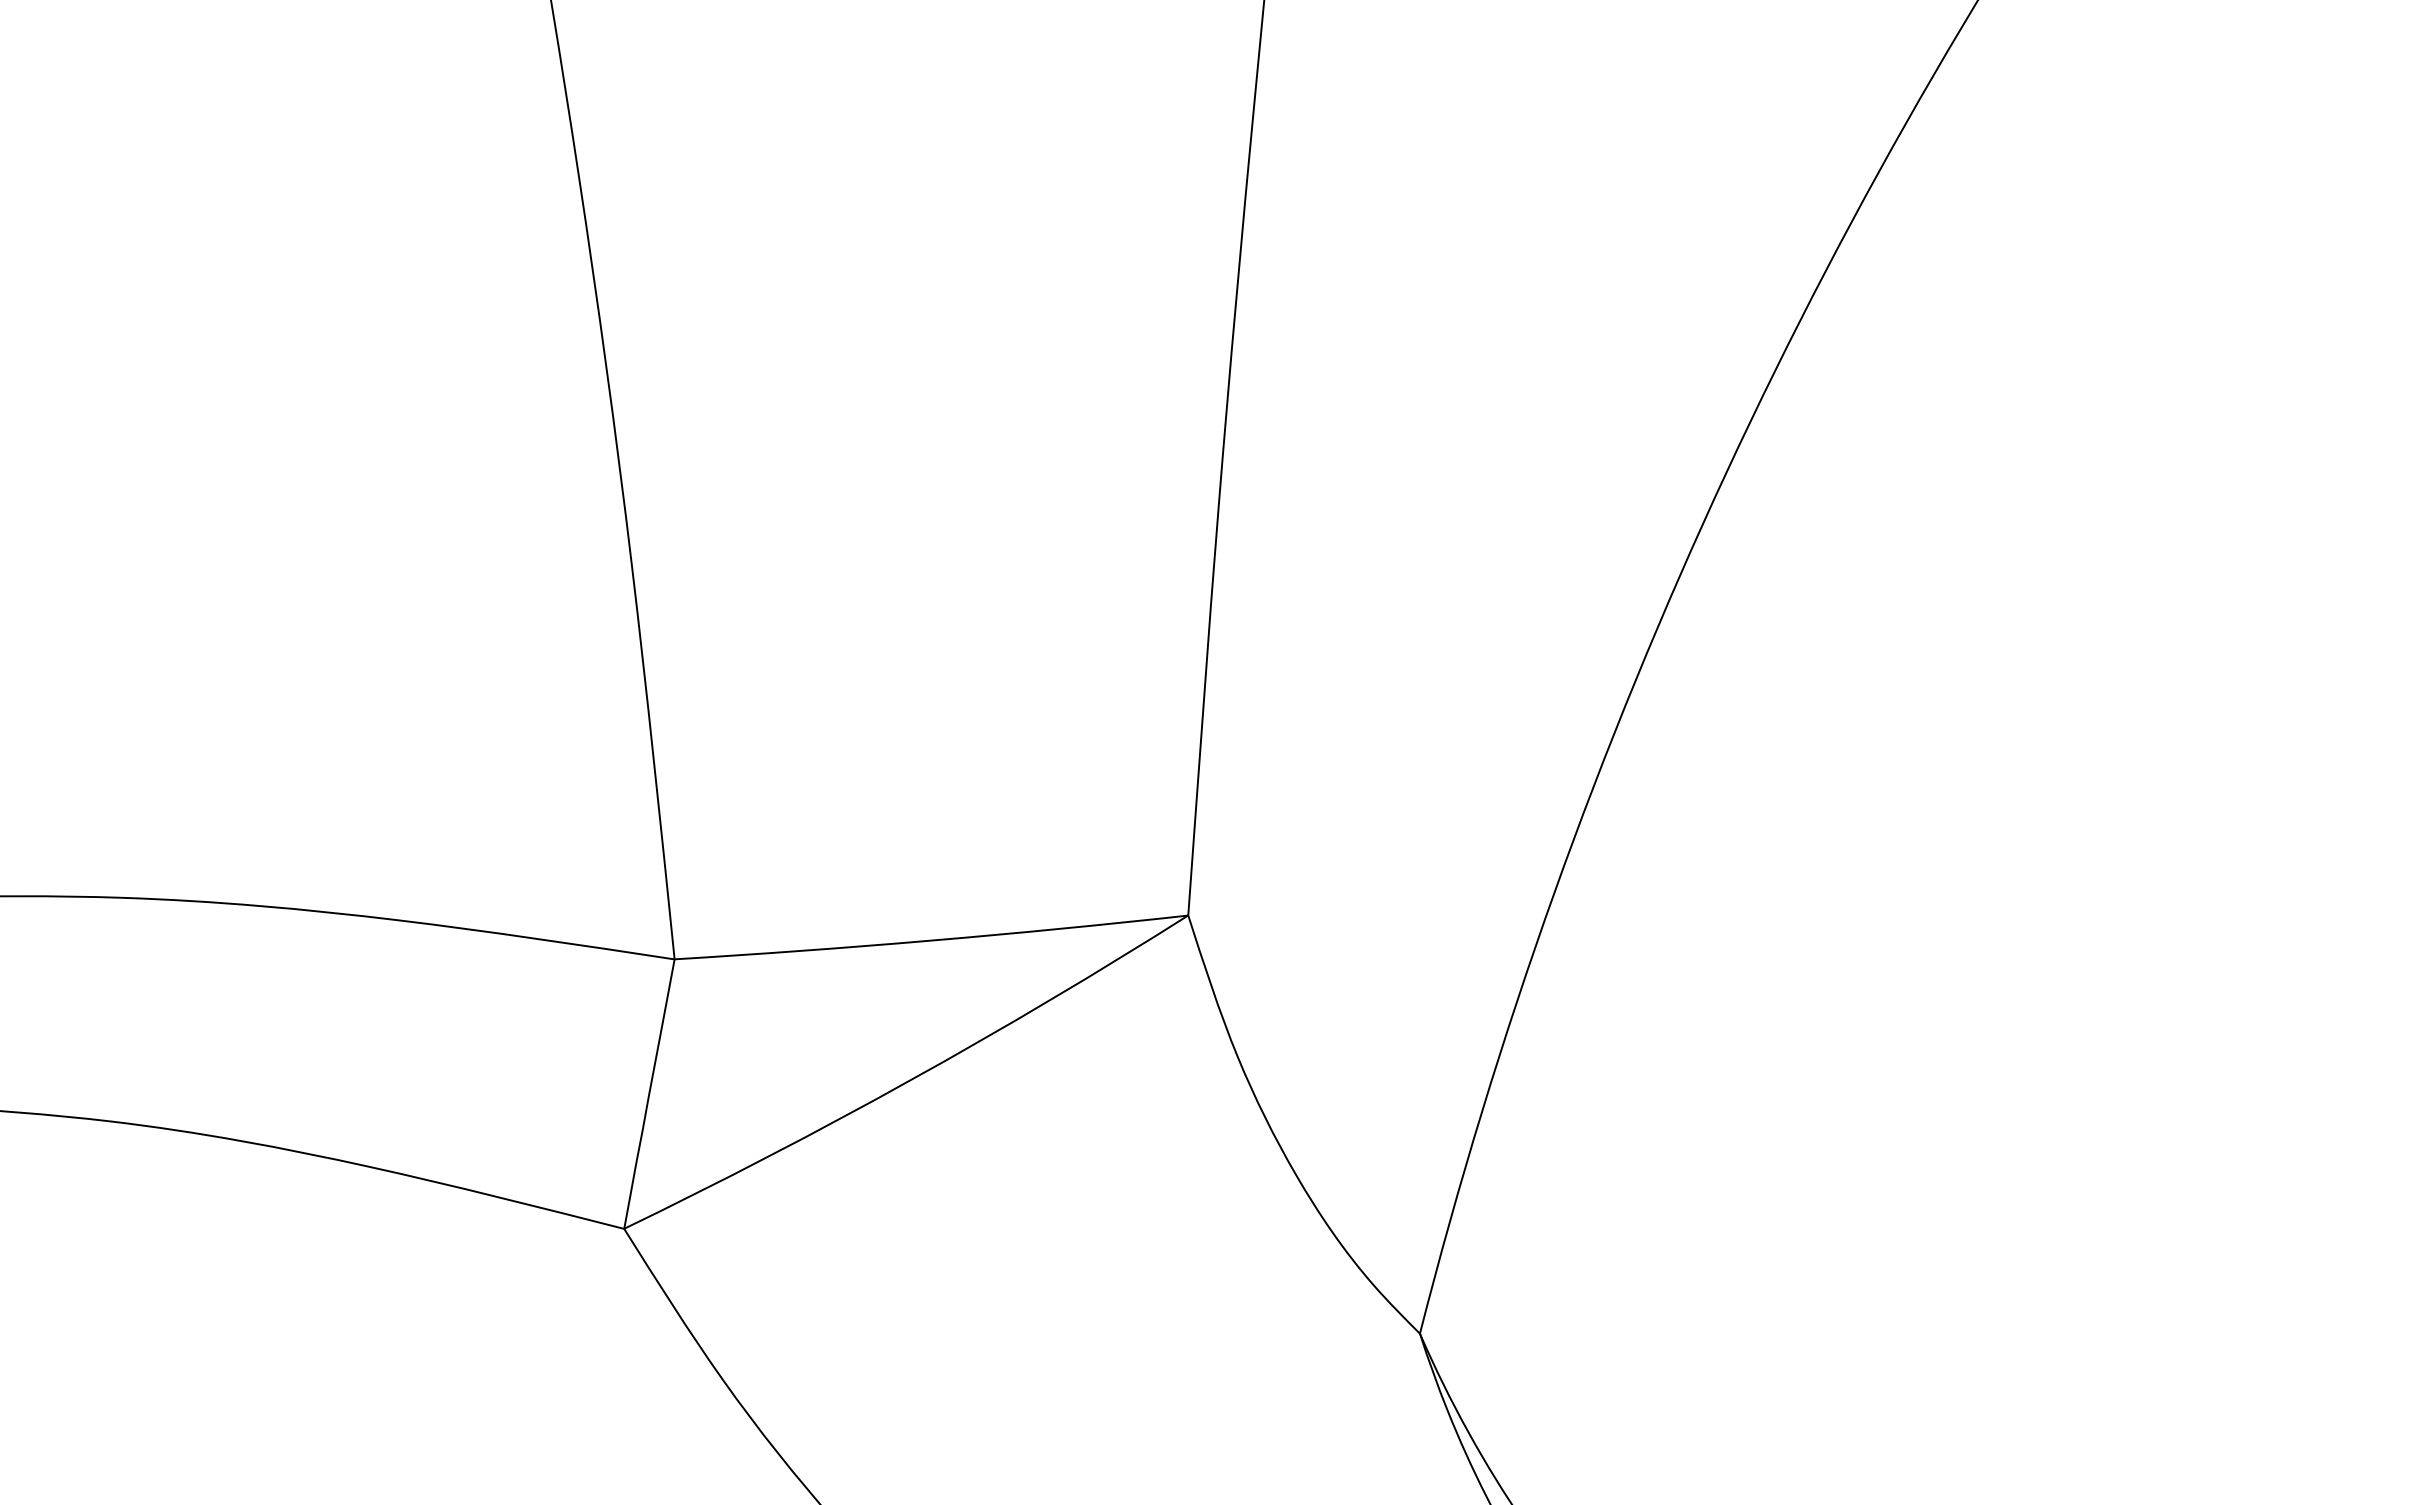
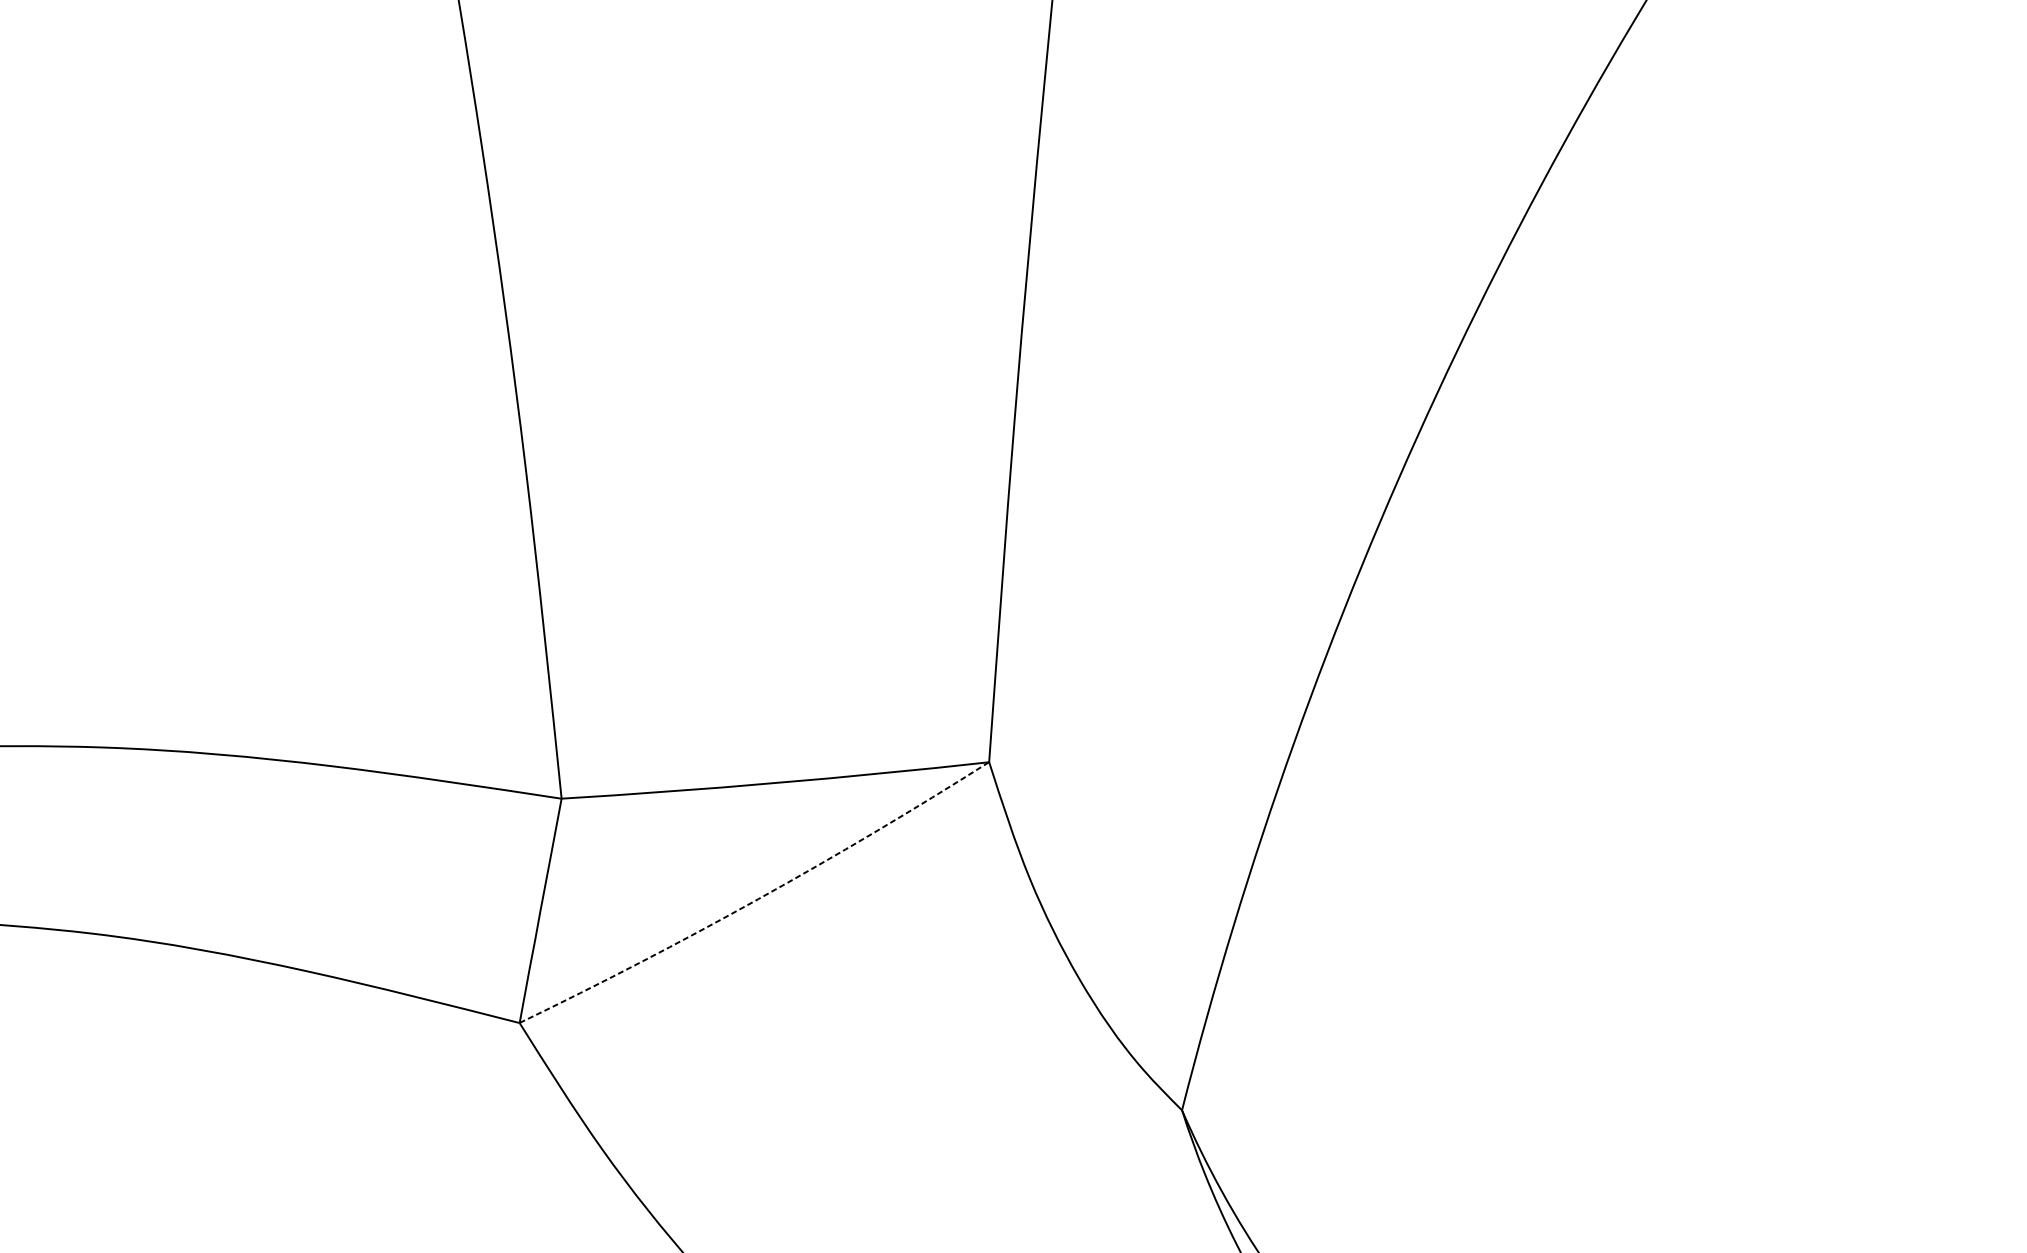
arc: (910, 1080) -> (757, 899), solid -> dashed

